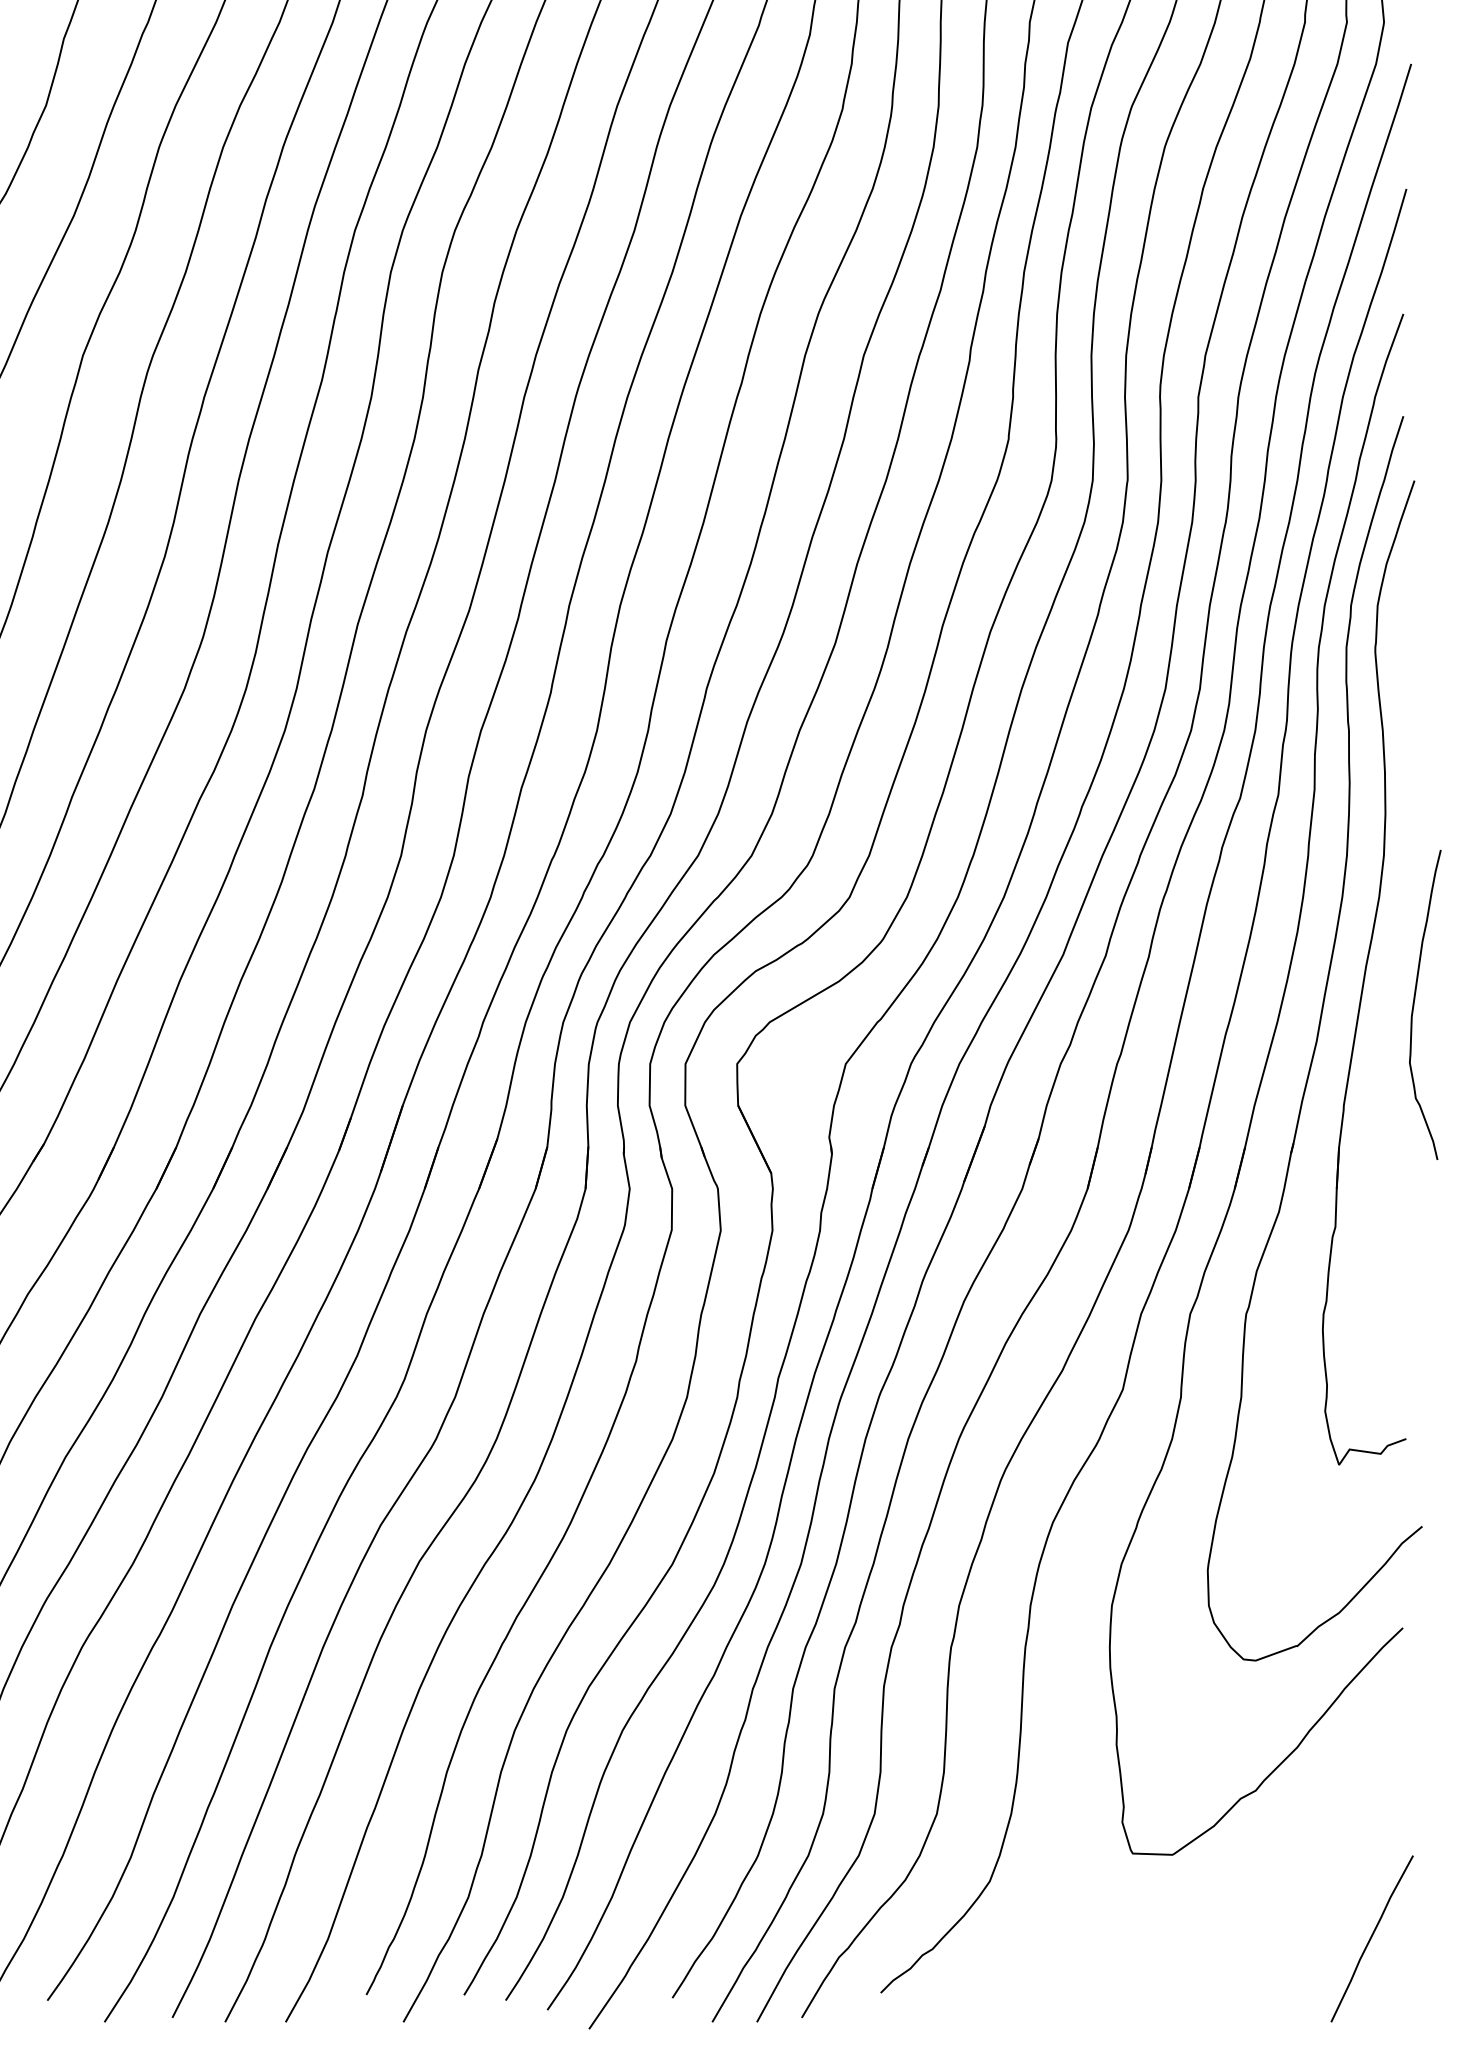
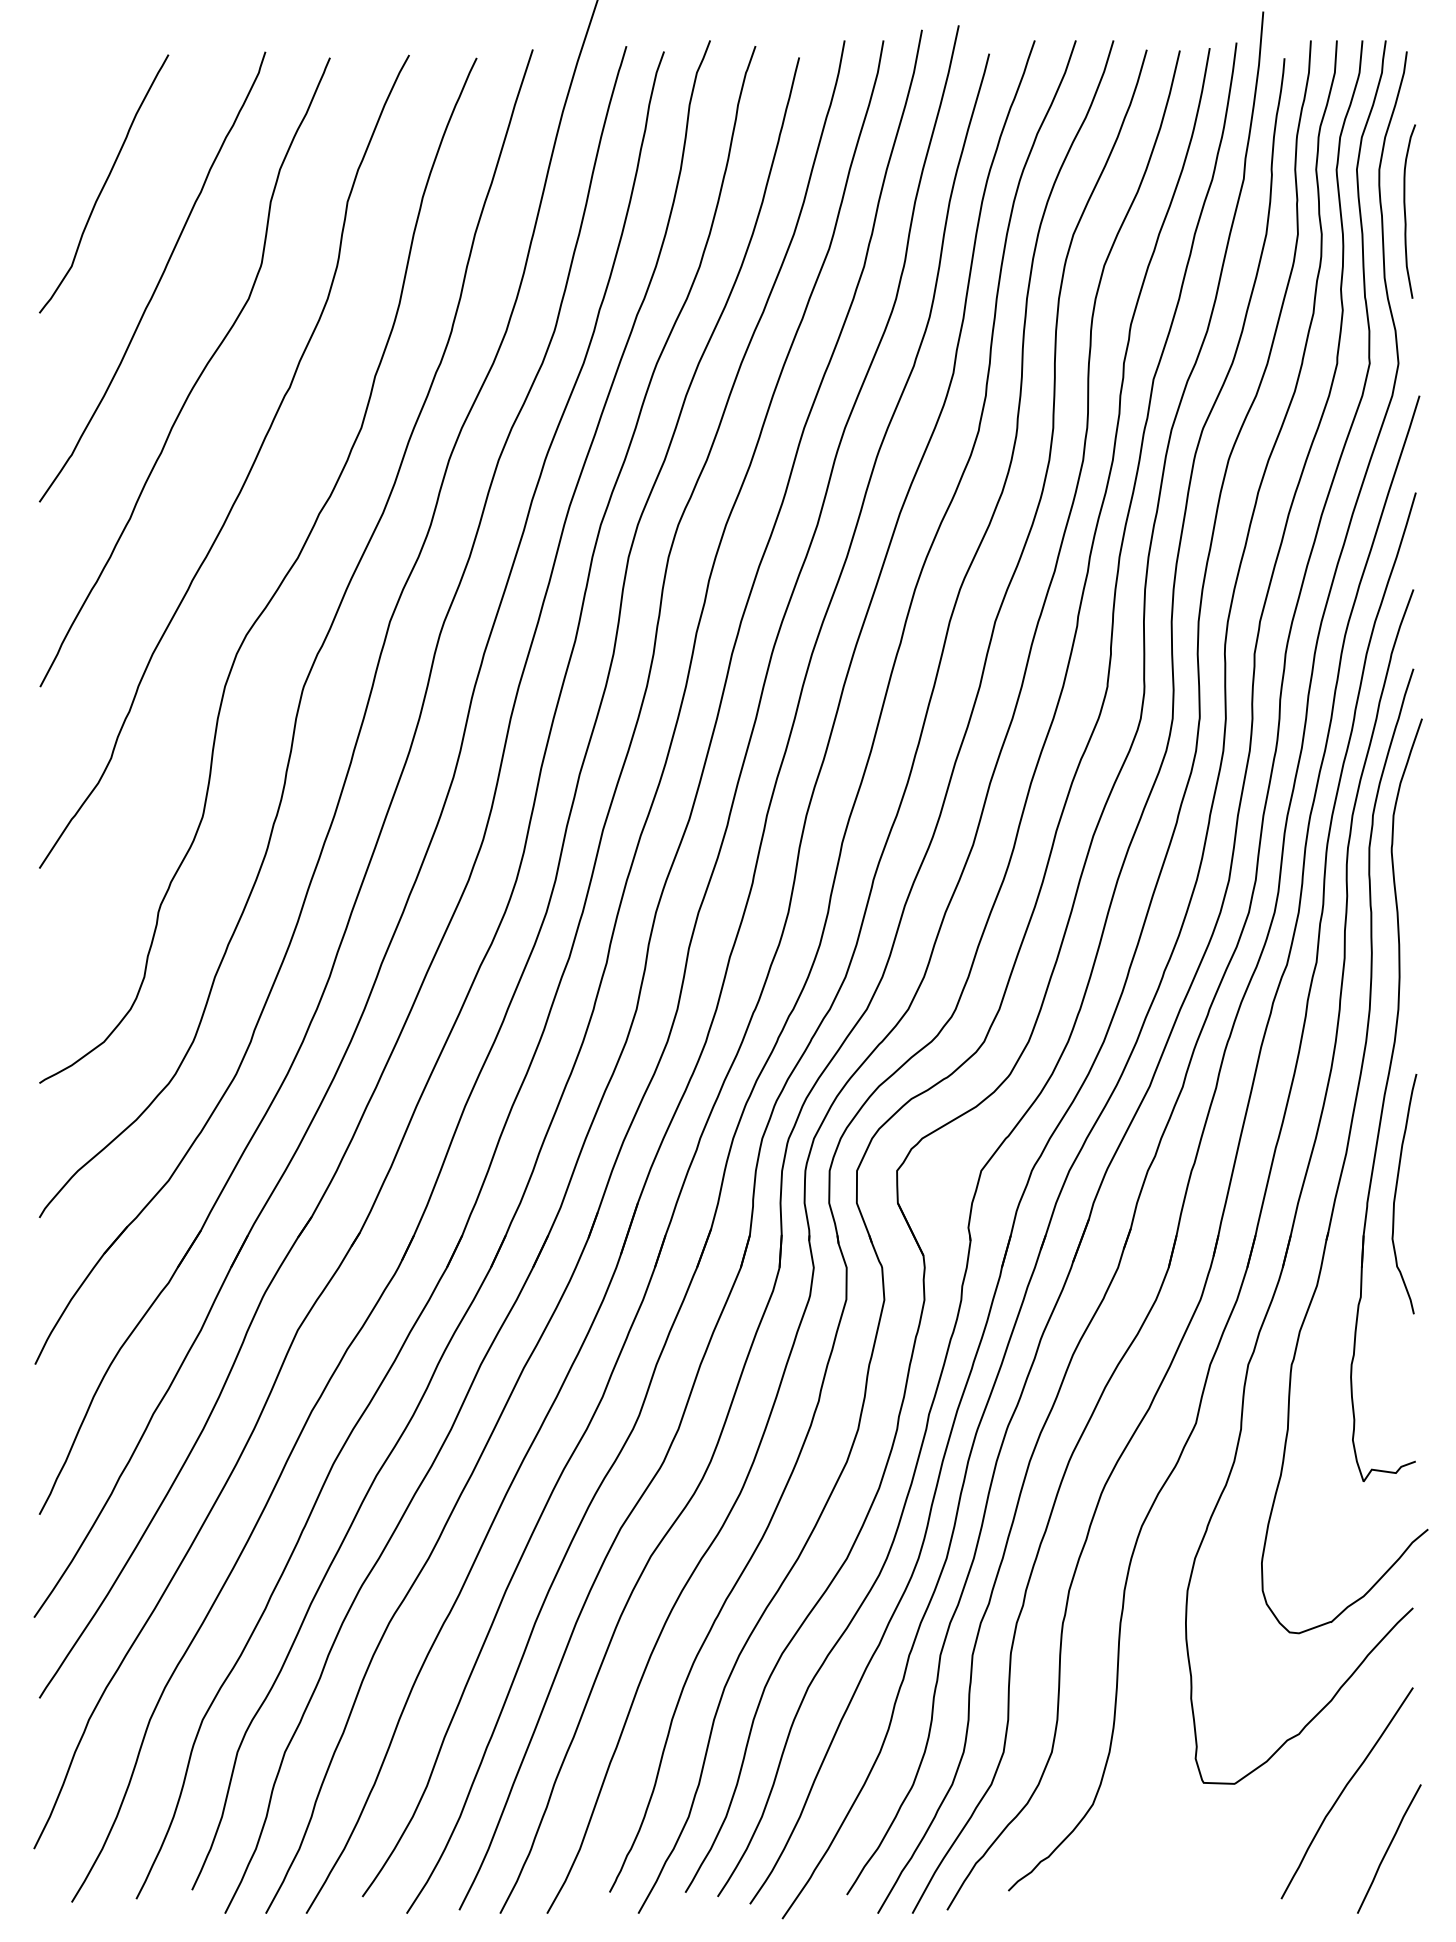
curve: (1415, 1005) -> (1396, 1194), moved
curve: (1314, 1863) -> (1344, 1790), added

